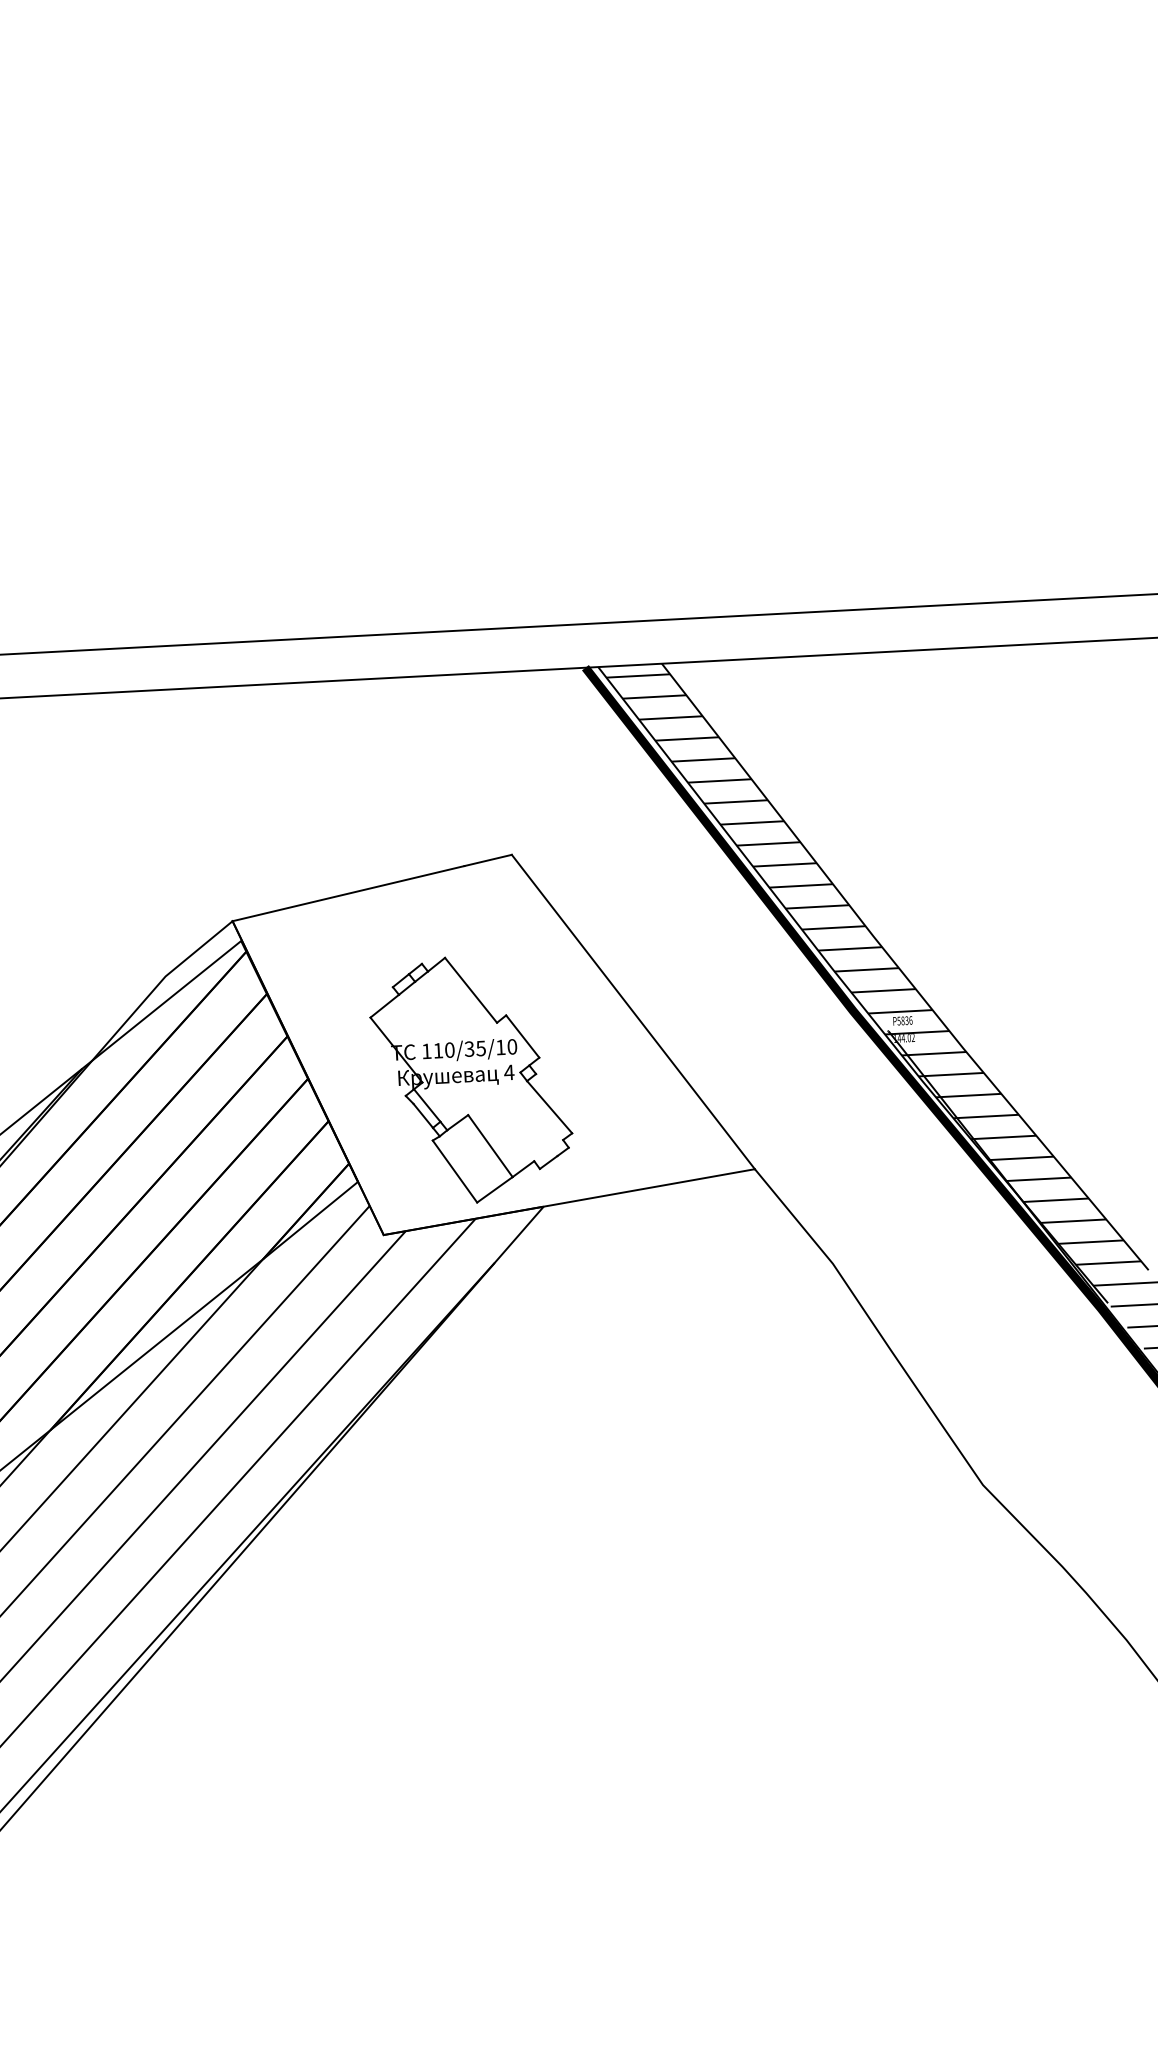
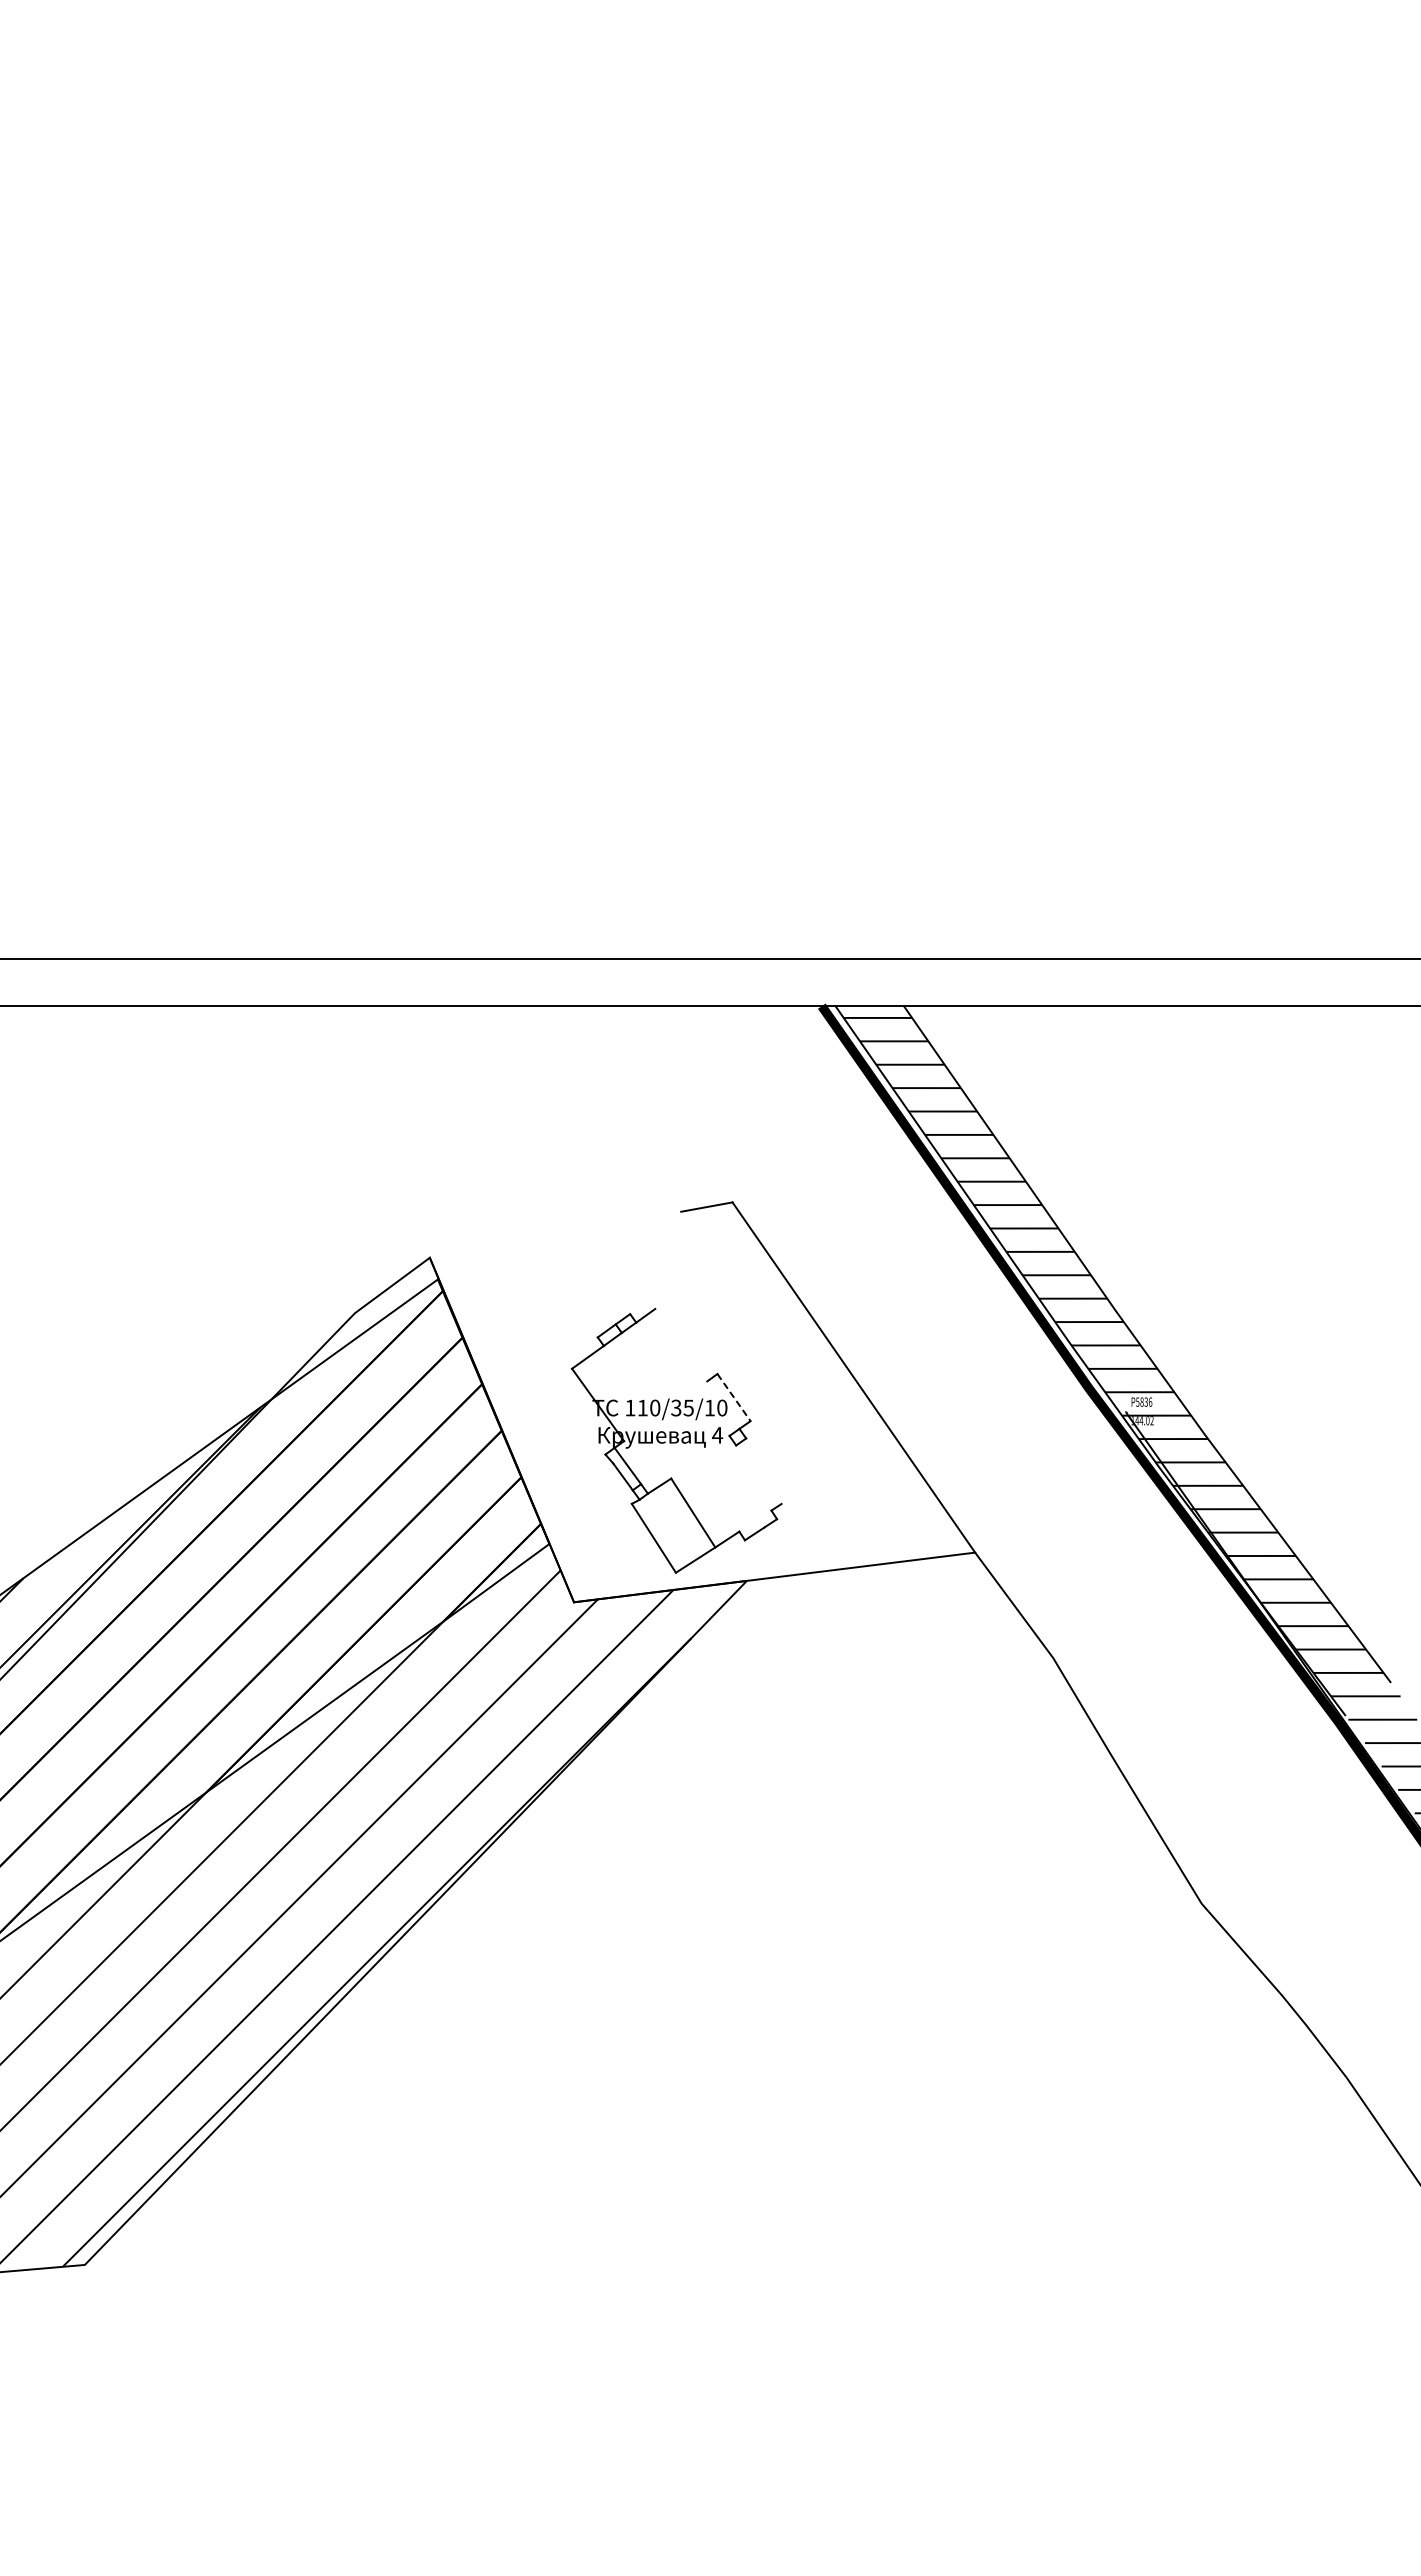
line: (348, 893) -> (555, 1234), removed
line: (471, 989) -> (681, 1344), removed
line: (523, 1036) -> (734, 1397), solid -> dashed
line: (549, 1107) -> (758, 1474), removed

